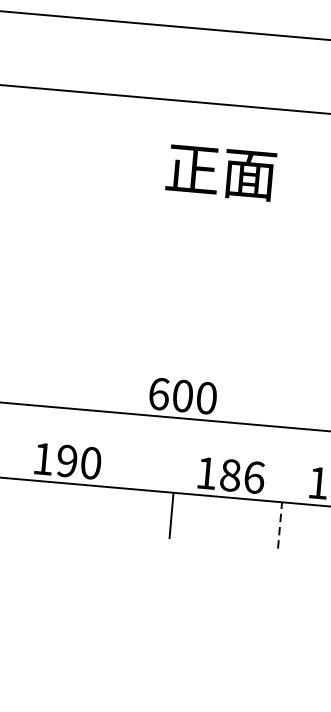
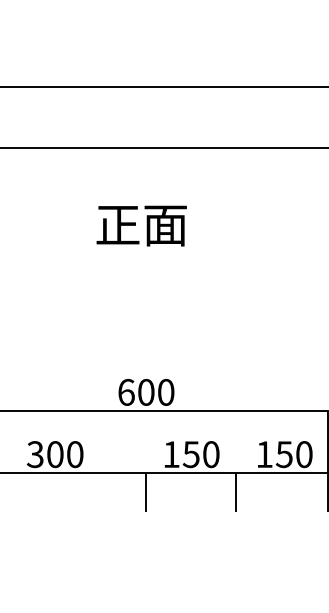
text: (220, 172) -> (141, 225), moved
text: (54, 459) -> (44, 454), 190 -> 300
text: (241, 476) -> (200, 454), 186 -> 150
line: (279, 524) -> (235, 491), dashed -> solid

